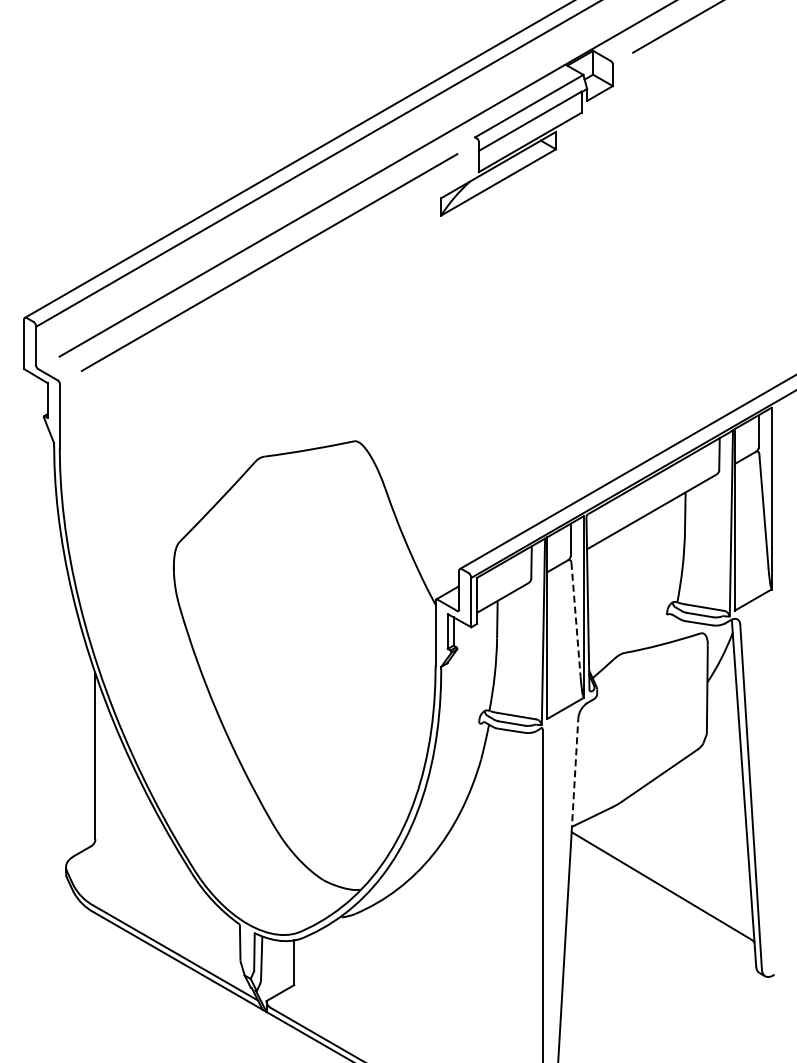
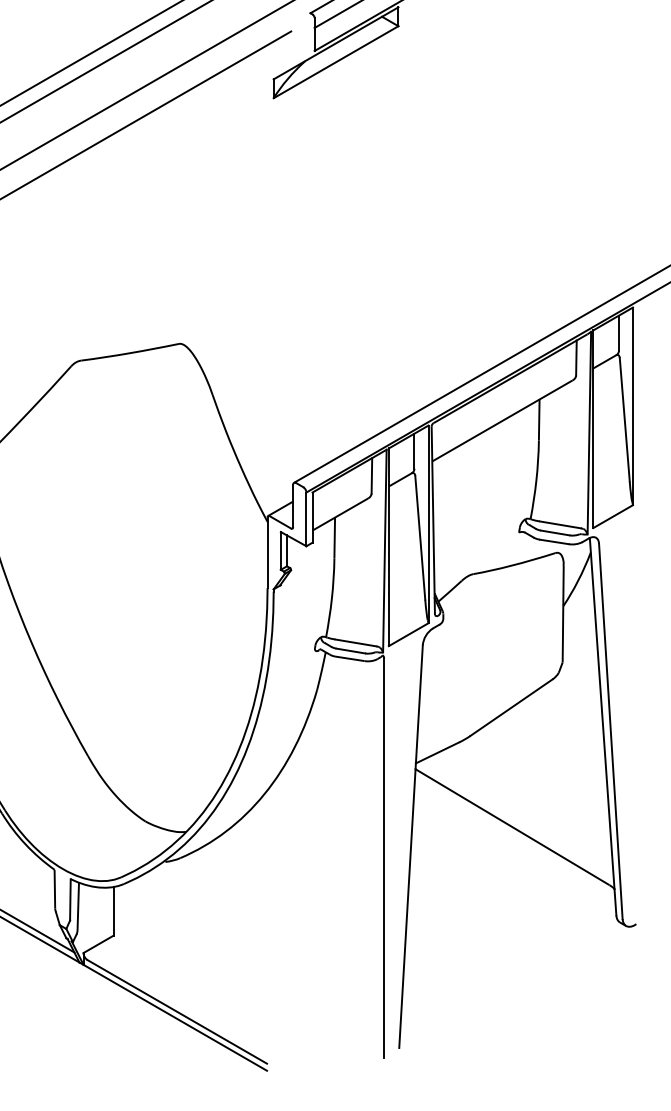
line: (575, 619) -> (419, 537), dashed -> solid
line: (575, 774) -> (419, 706), dashed -> solid

